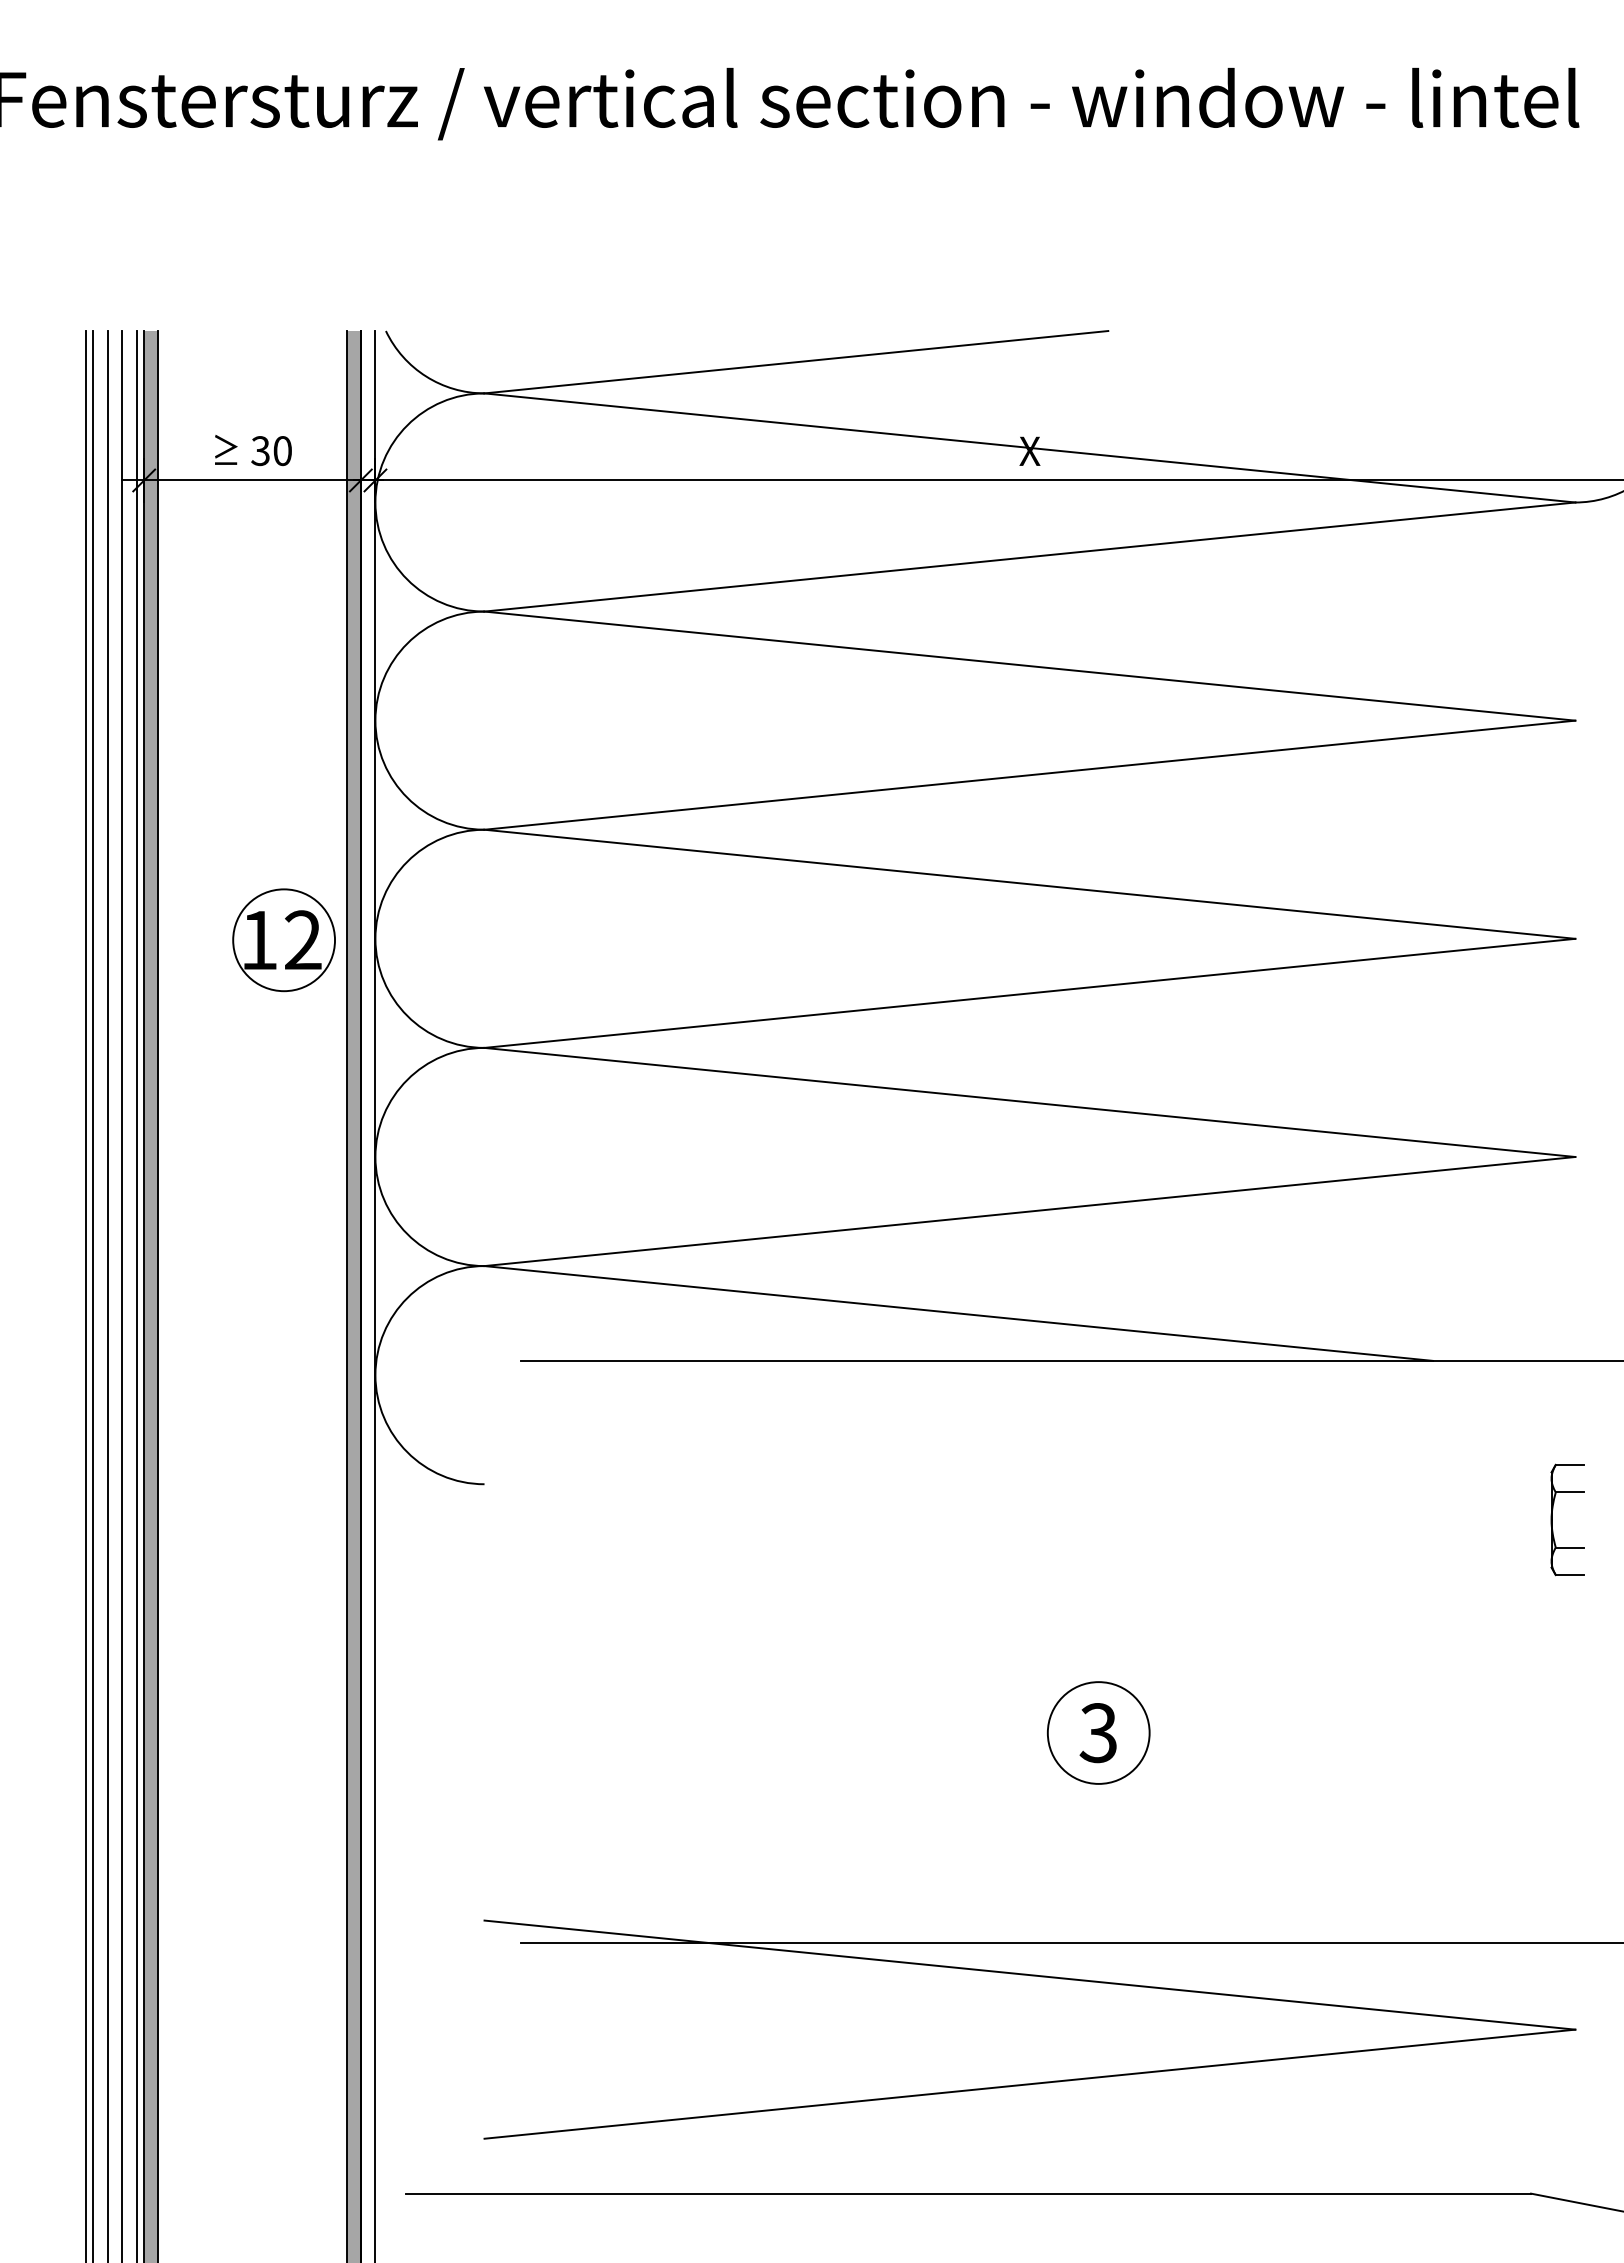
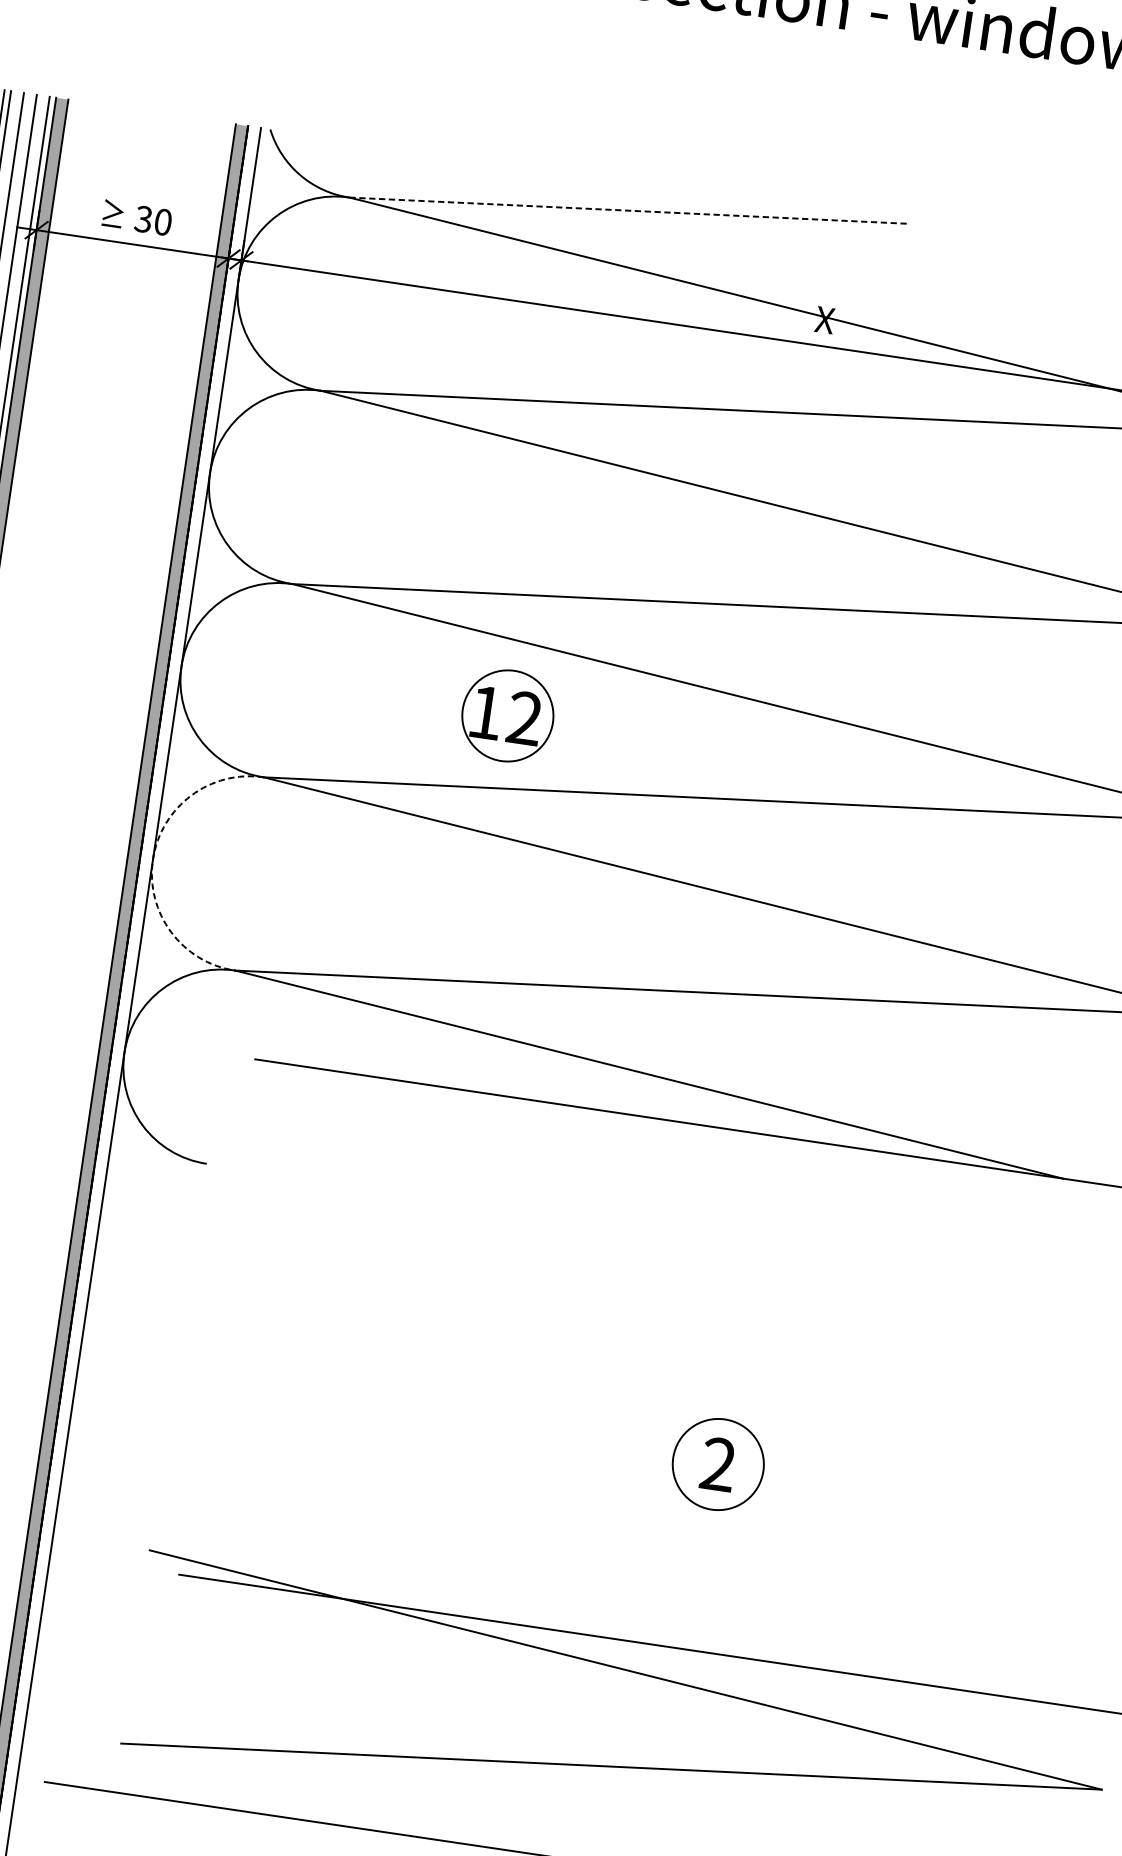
line: (796, 362) -> (629, 211), solid -> dashed
part: (283, 940) -> (507, 716), moved
arc: (375, 1157) -> (152, 860), solid -> dashed
text: (1098, 1733) -> (718, 1464), 3 -> 2

